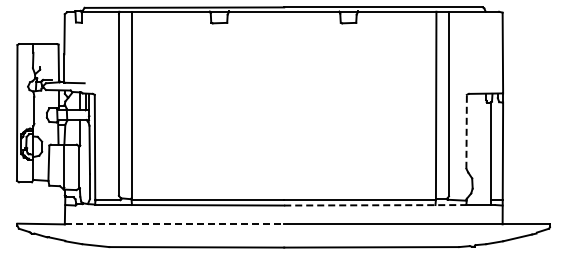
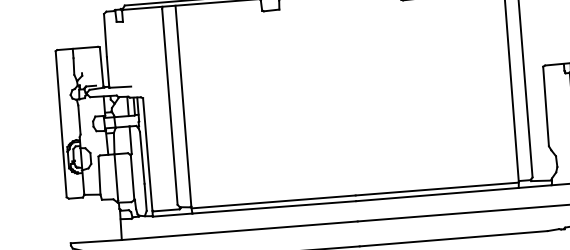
line: (466, 131) -> (545, 106), dashed -> solid
line: (375, 205) -> (454, 193), dashed -> solid
line: (174, 224) -> (239, 230), dashed -> solid

